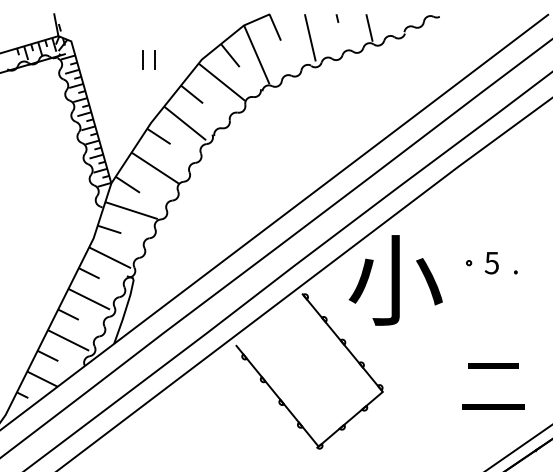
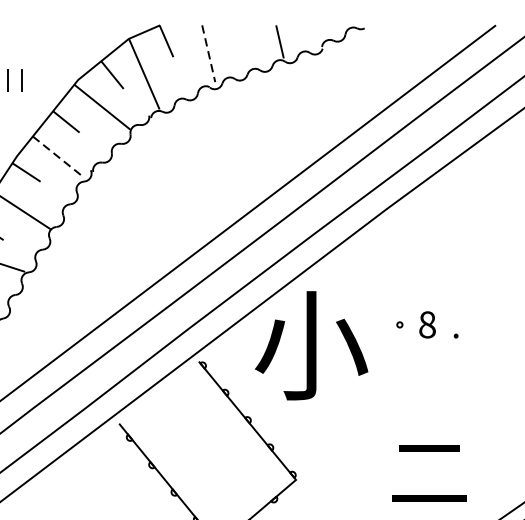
line: (337, 18) -> (241, 30), removed
line: (310, 38) -> (208, 54), solid -> dashed
line: (185, 123) -> (58, 156), solid -> dashed
text: (491, 262) -> (426, 324), 5 -> 8

